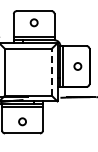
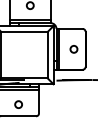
line: (51, 71) -> (47, 54), dashed -> solid

